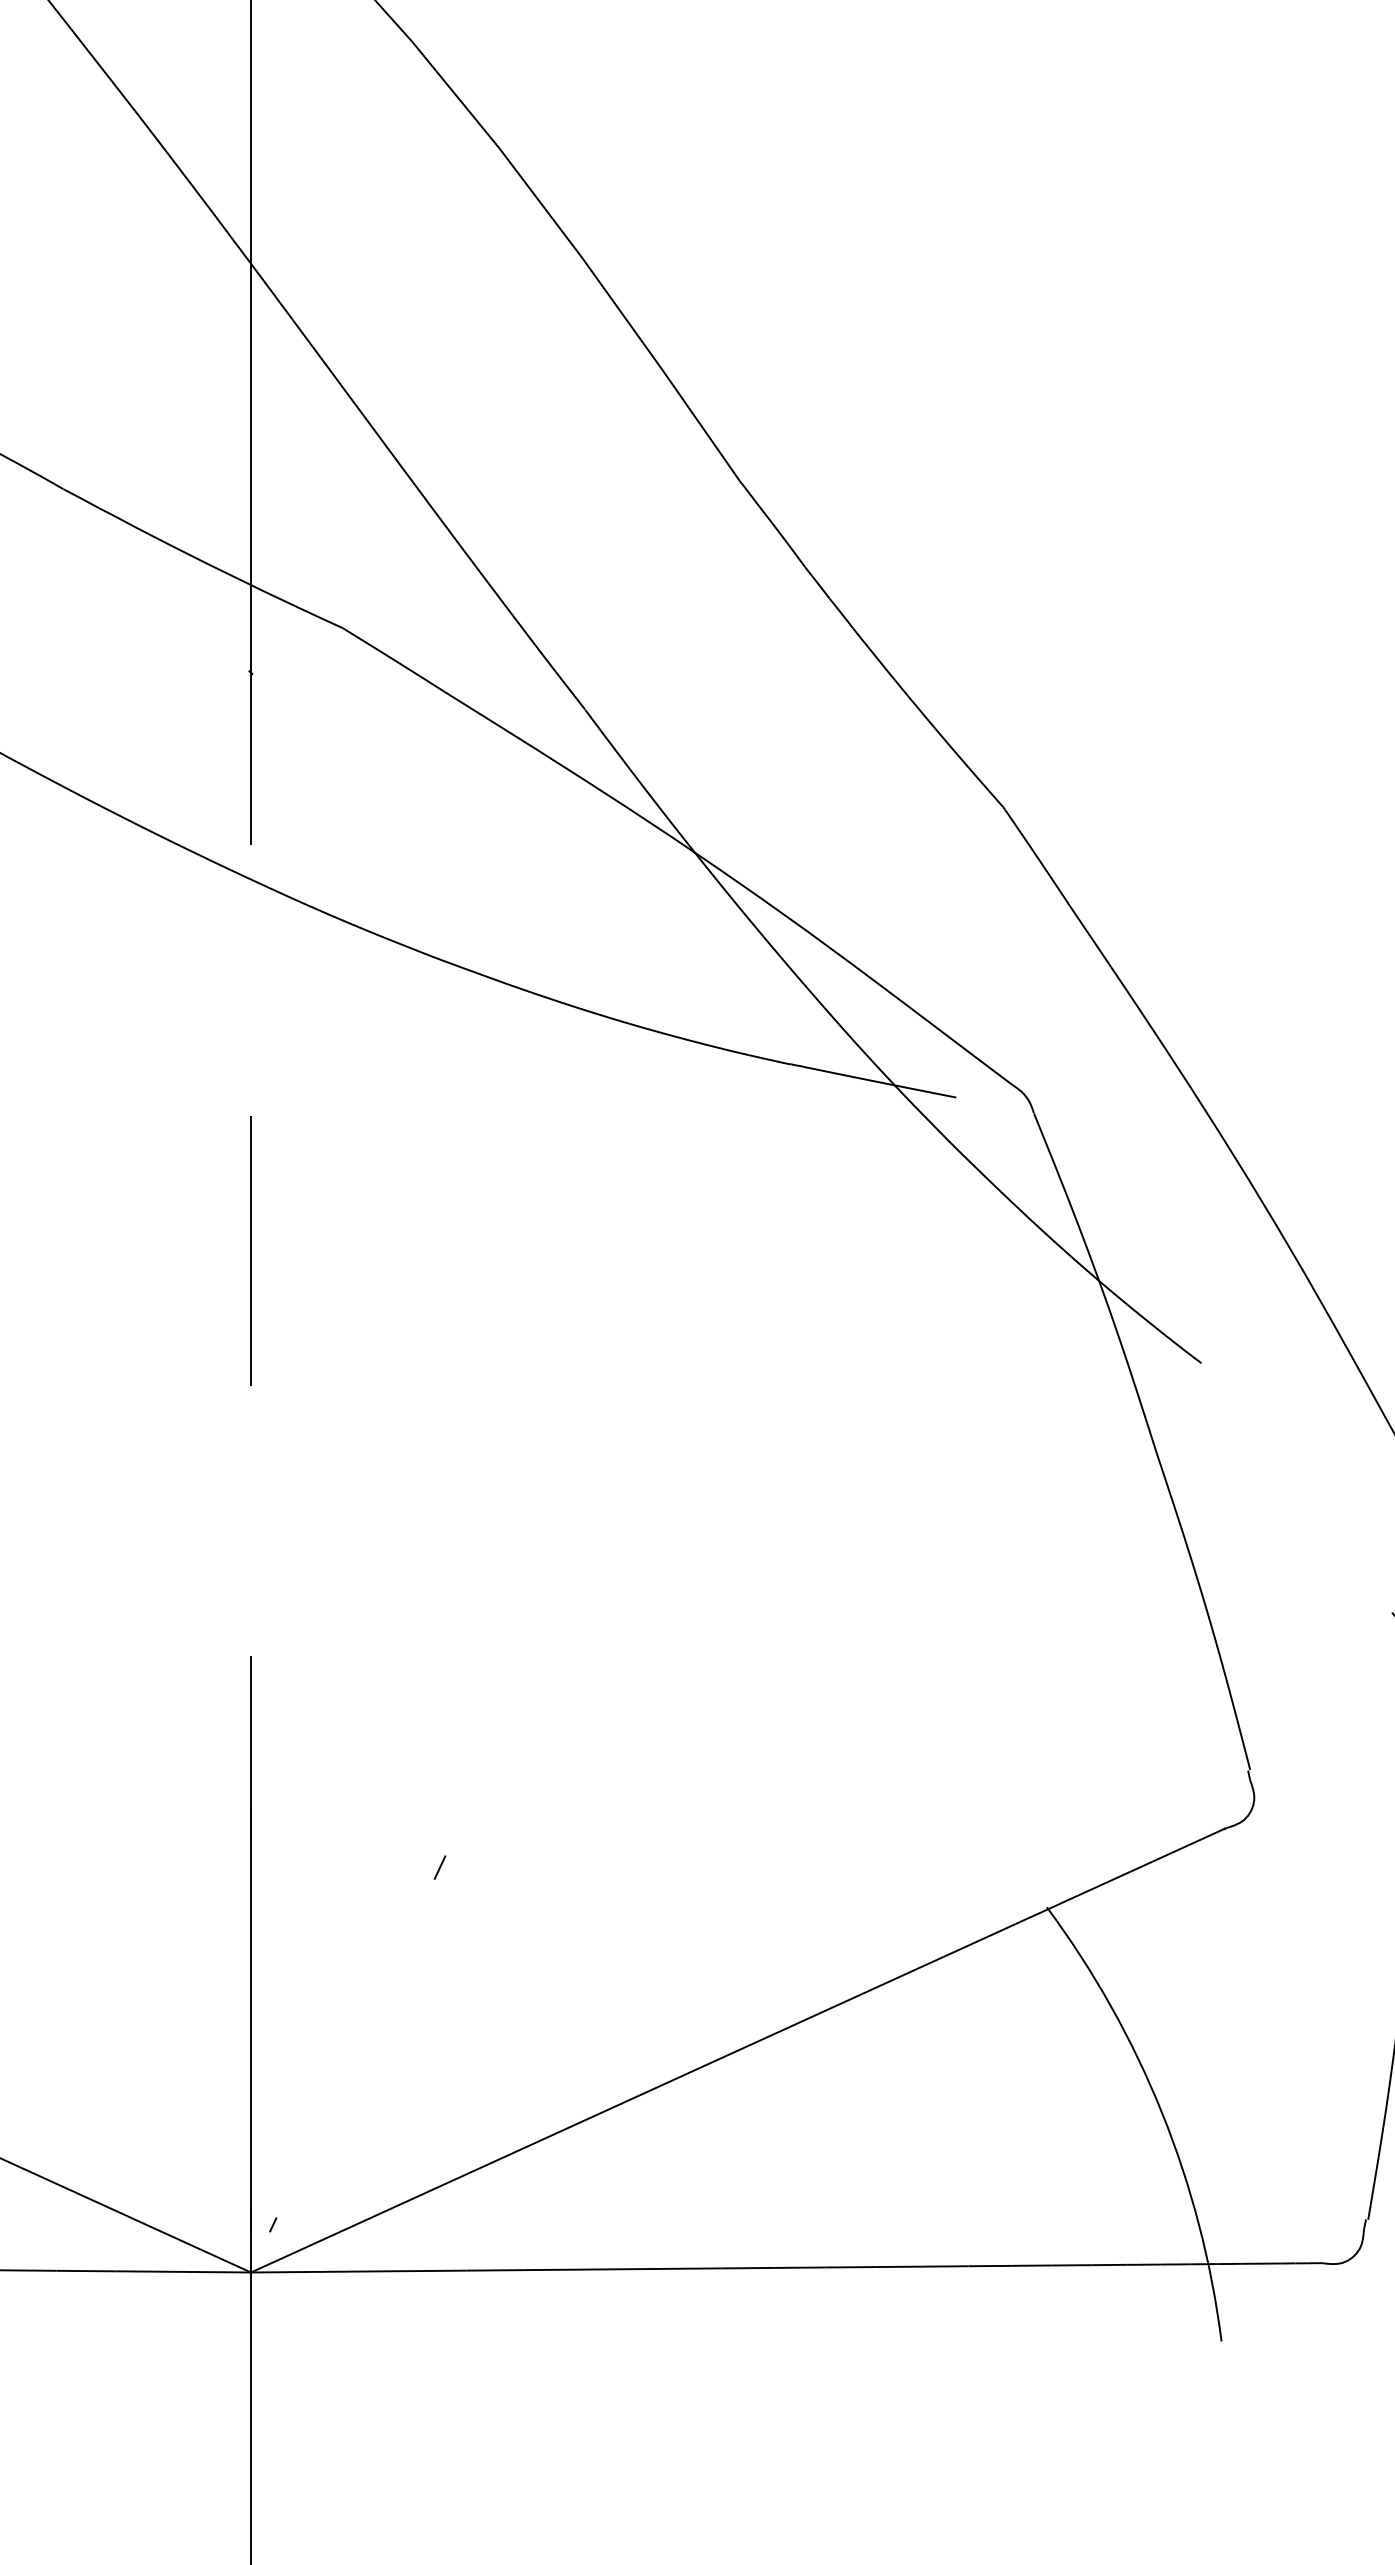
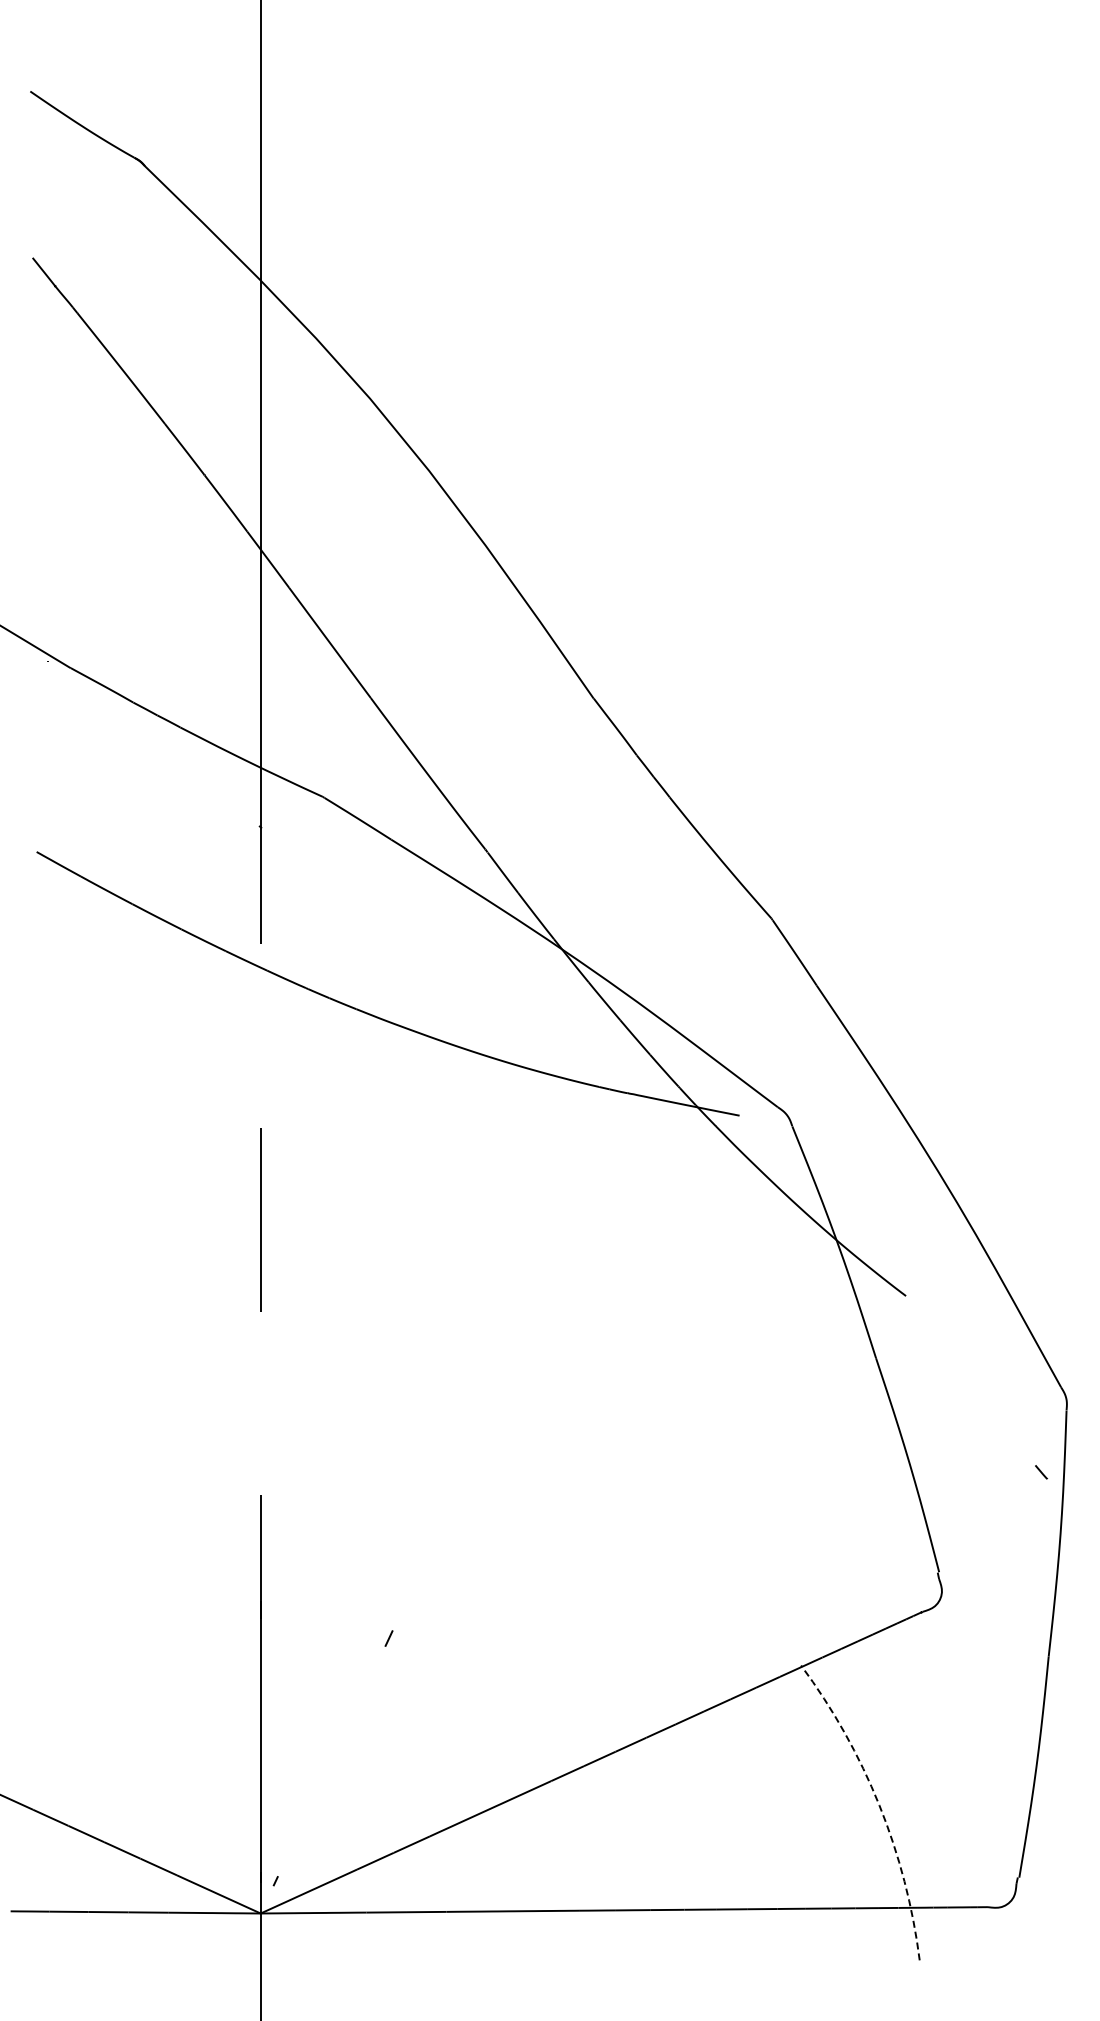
arc: (1162, 2113) -> (879, 1805), solid -> dashed

